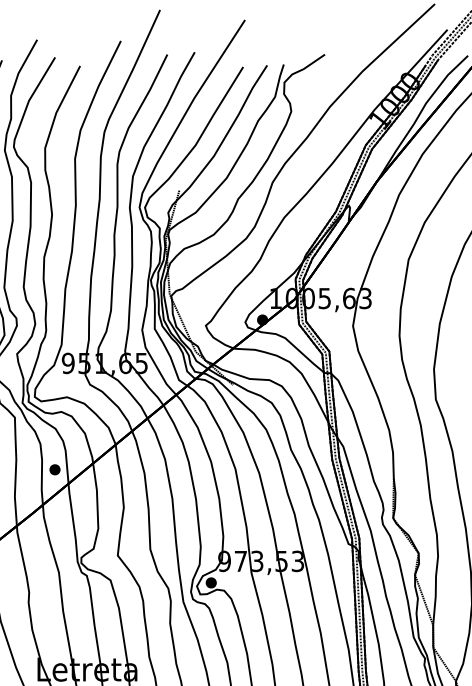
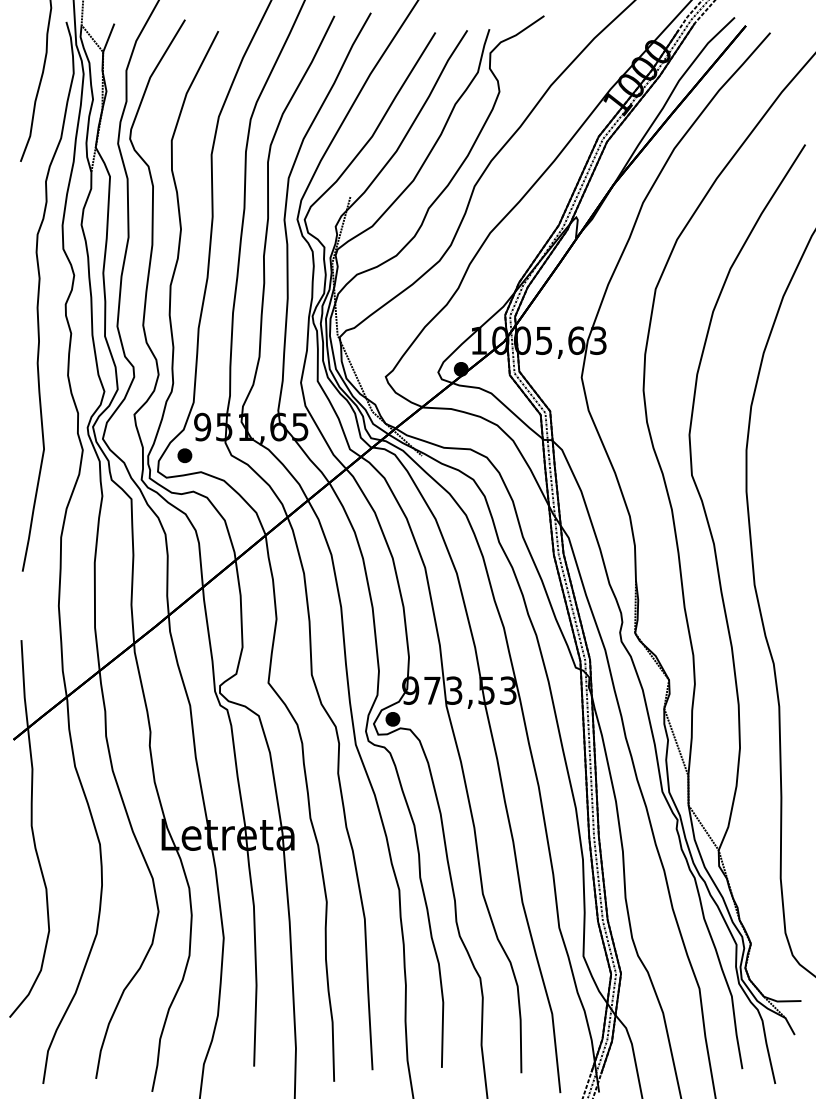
part: (54, 469) -> (184, 455), moved

